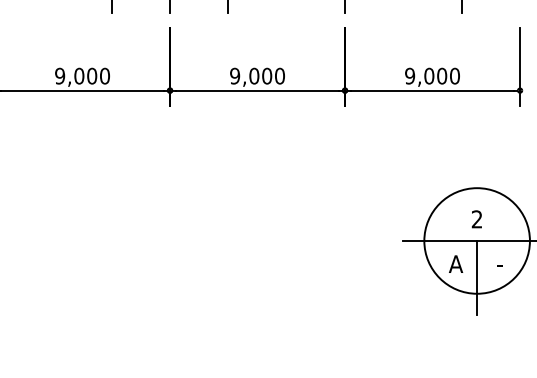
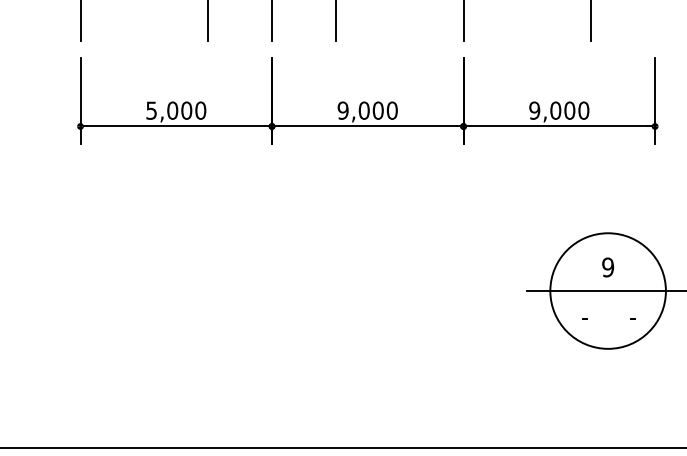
text: (59, 76) -> (151, 110), 9,000 -> 5,000
text: (477, 219) -> (608, 267), 2 -> 9
text: (455, 264) -> (584, 316), A -> -
line: (477, 277) -> (608, 331), removed

